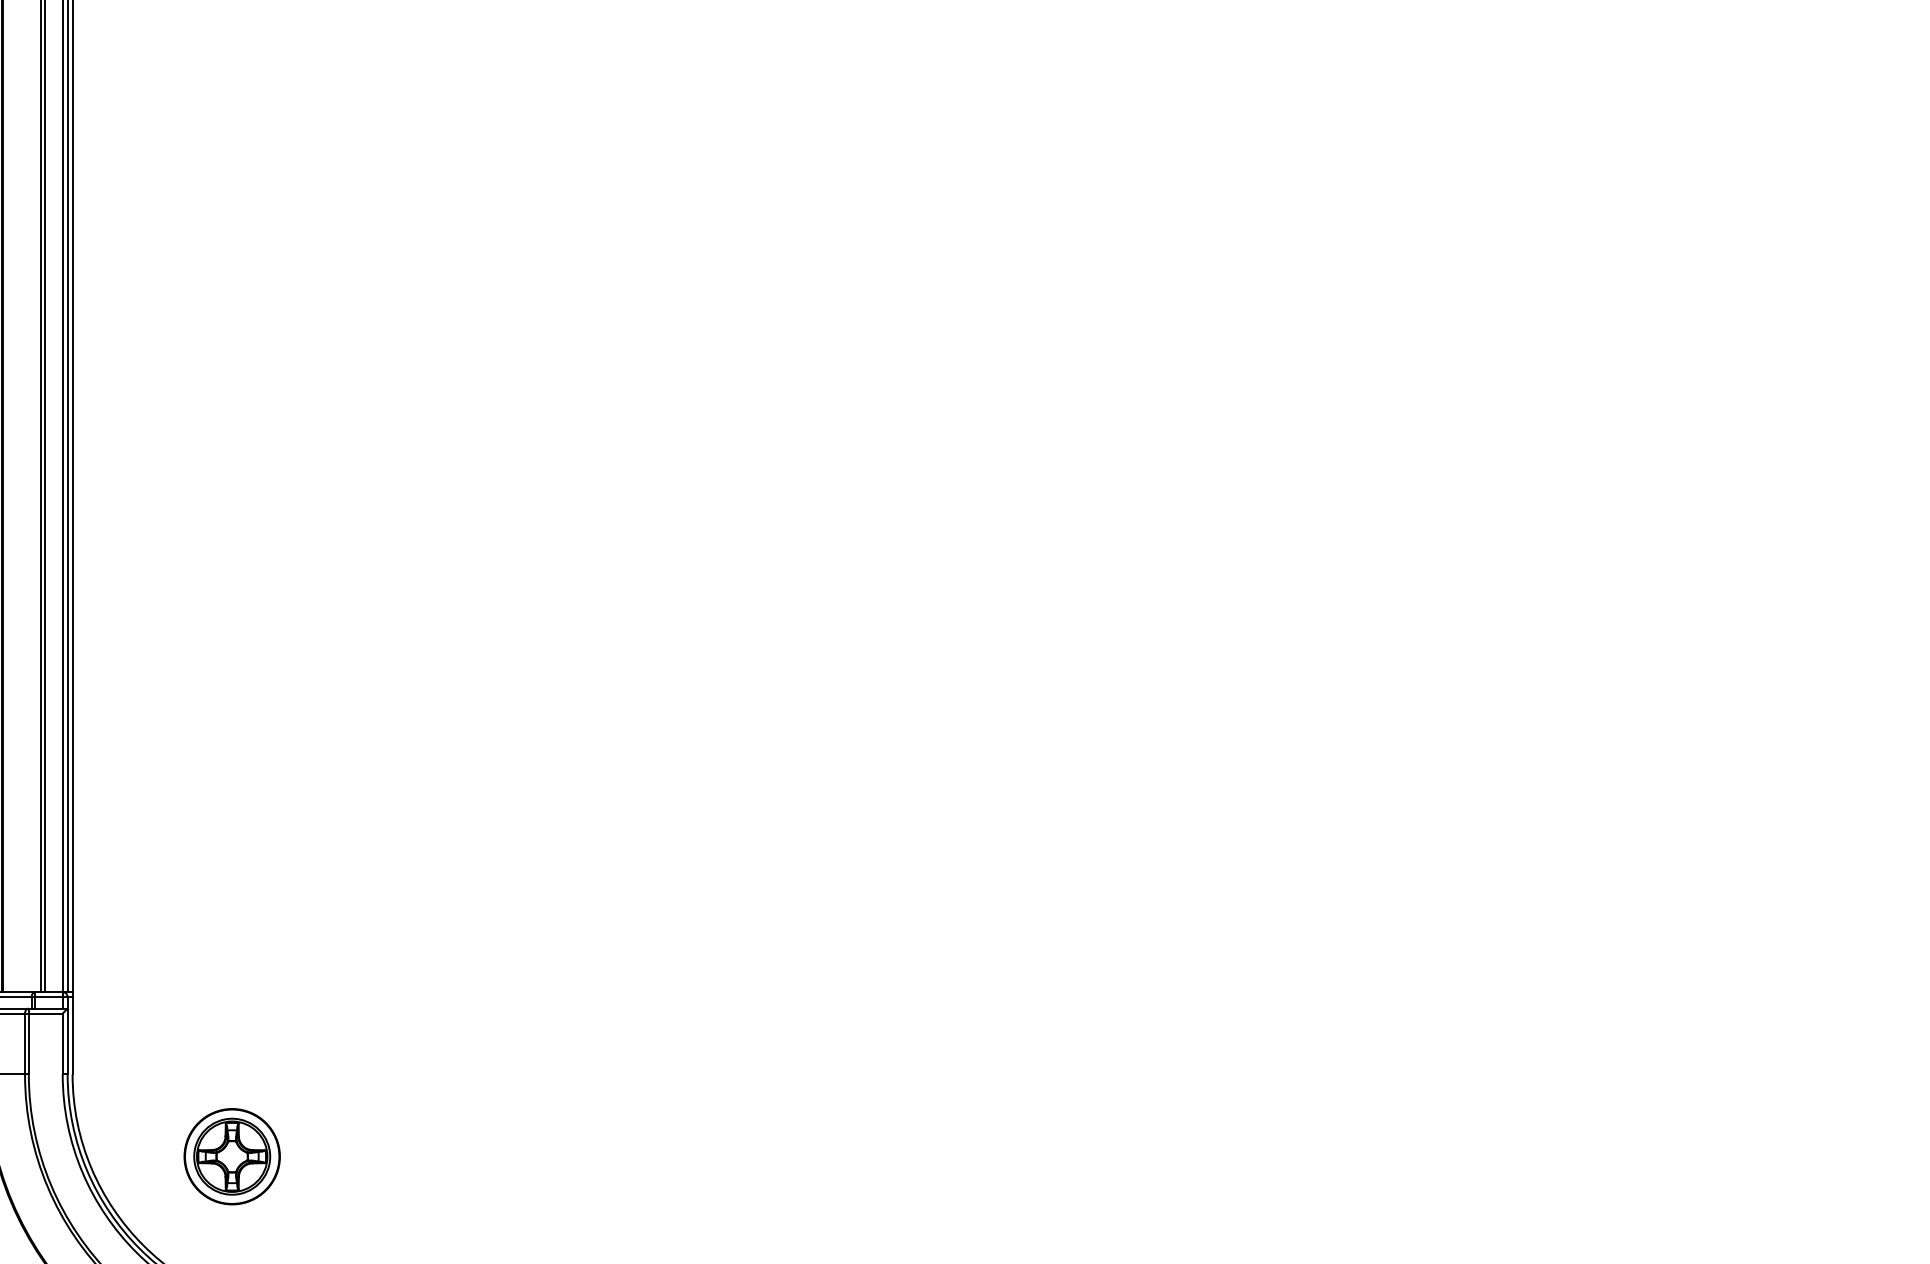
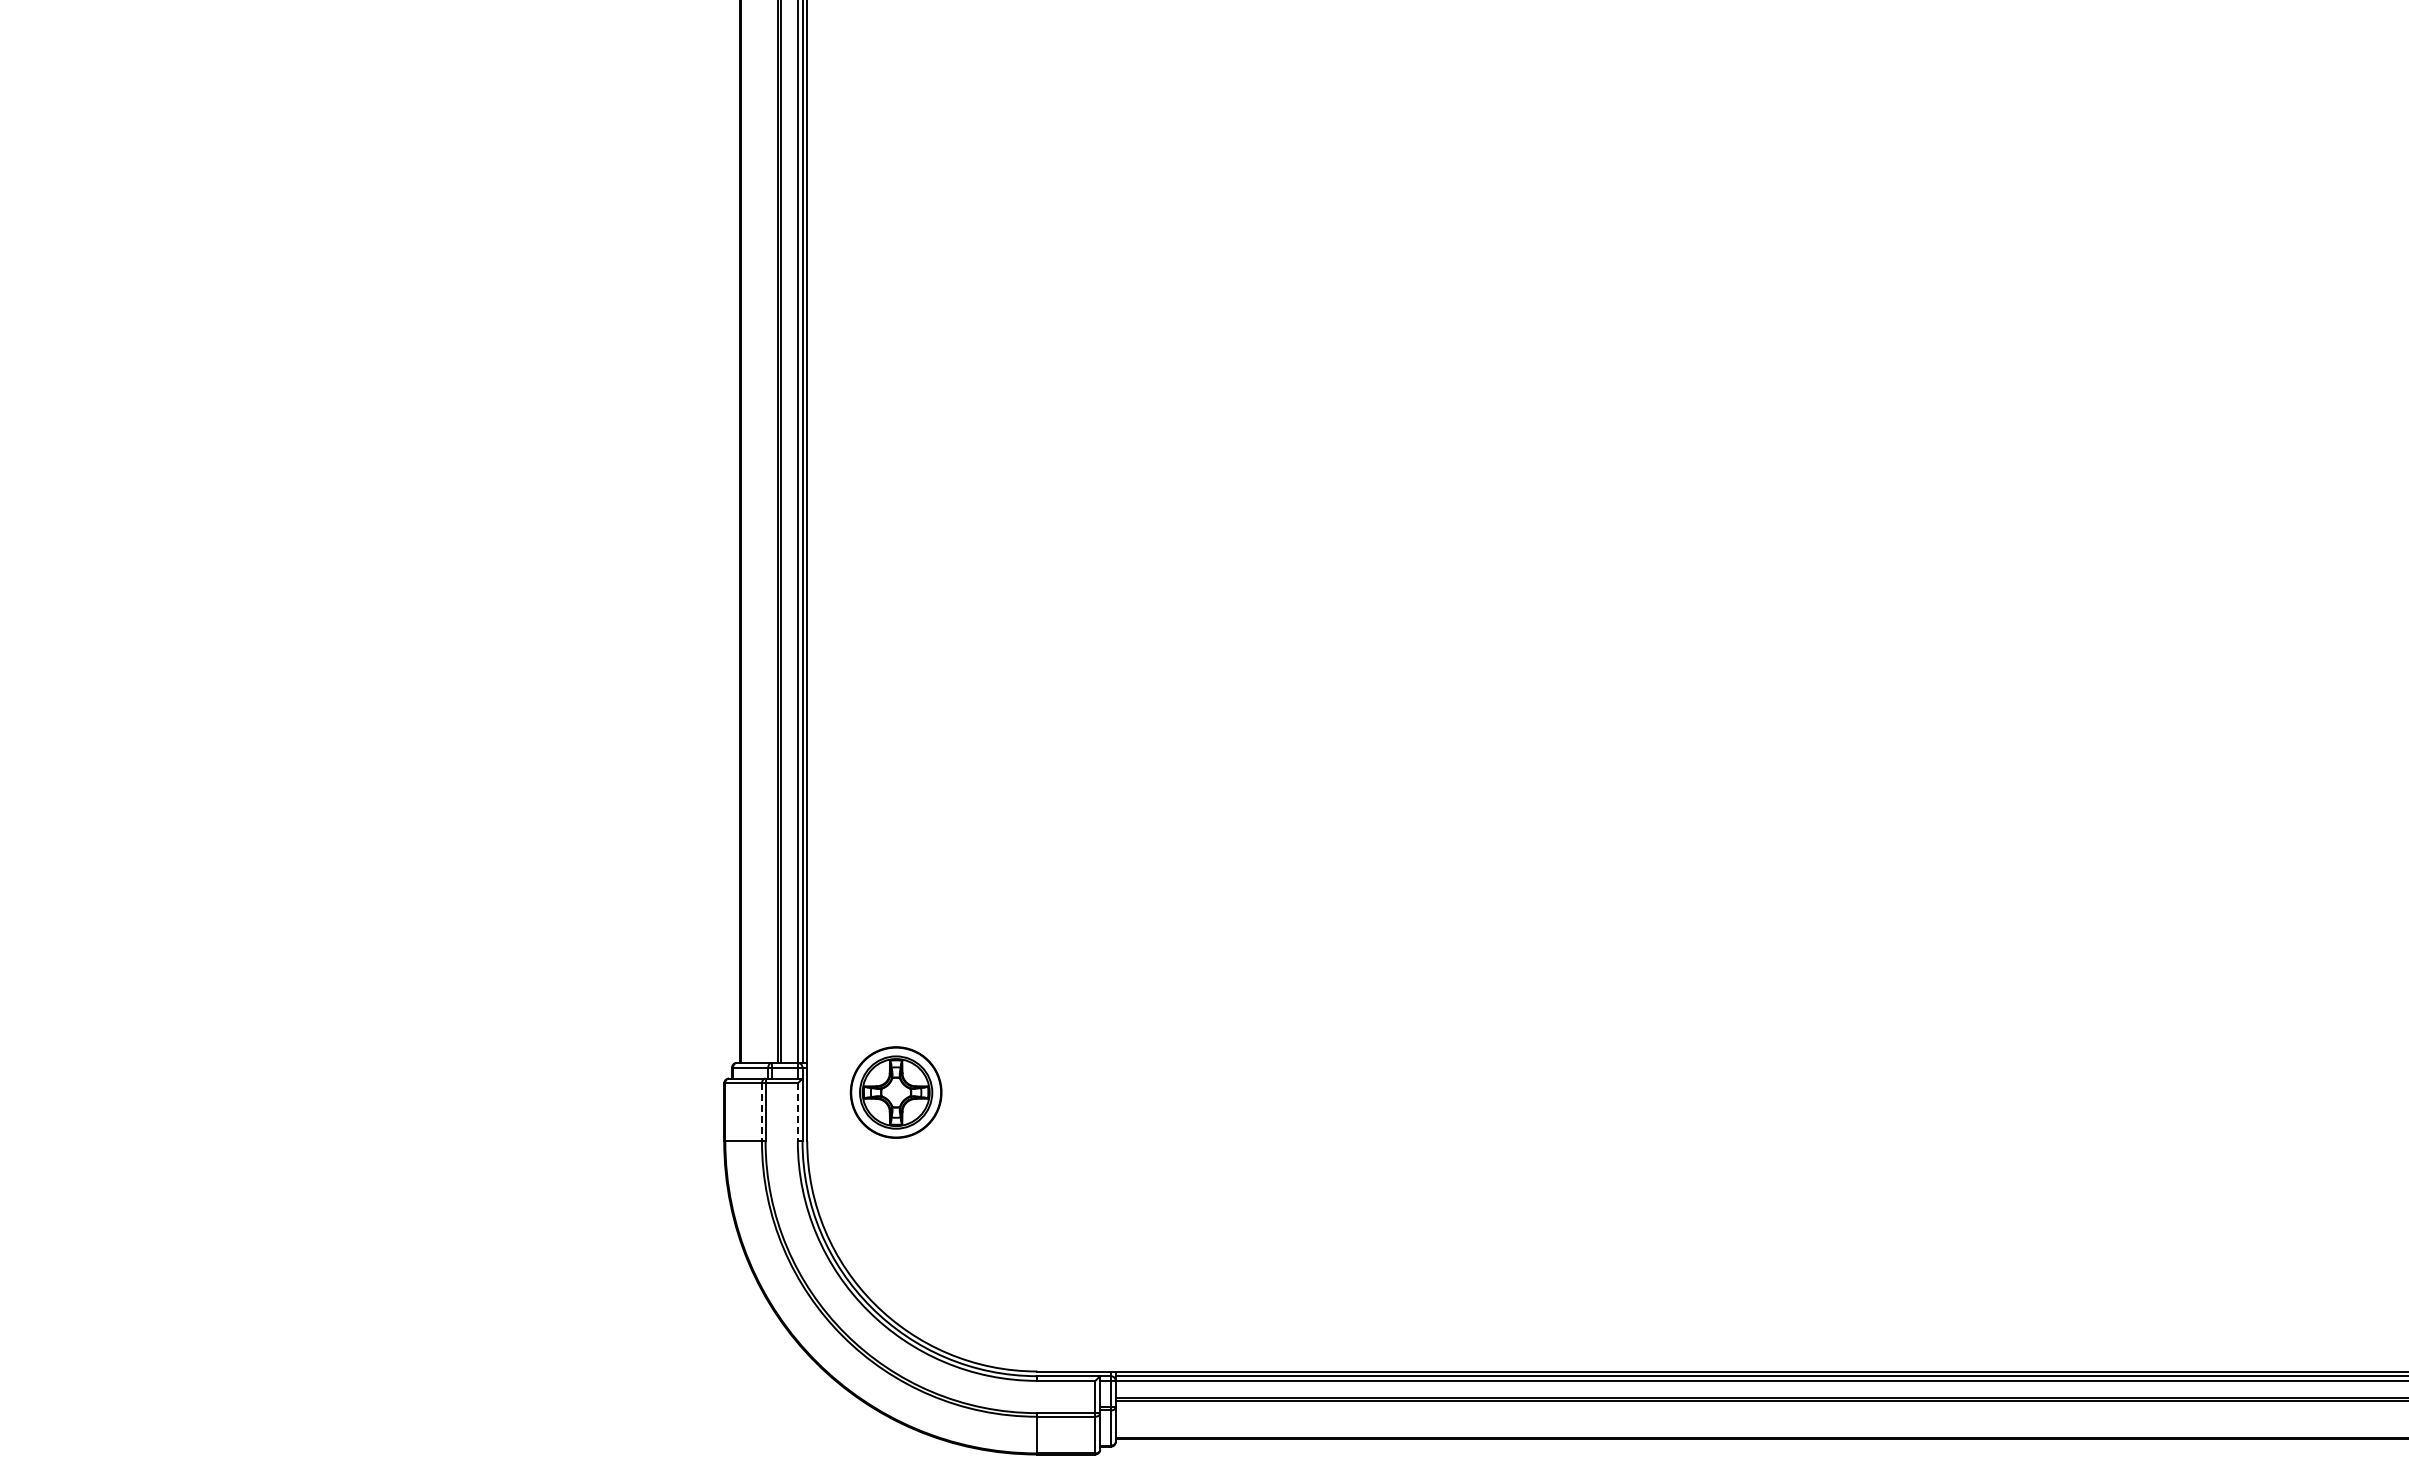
line: (24, 1044) -> (761, 1112), solid -> dashed
line: (62, 1044) -> (797, 1112), solid -> dashed
part: (231, 1156) -> (895, 1092), moved

